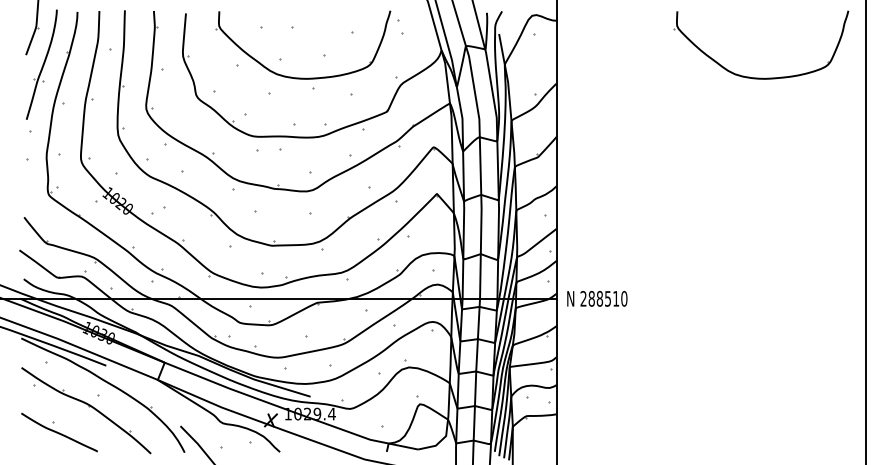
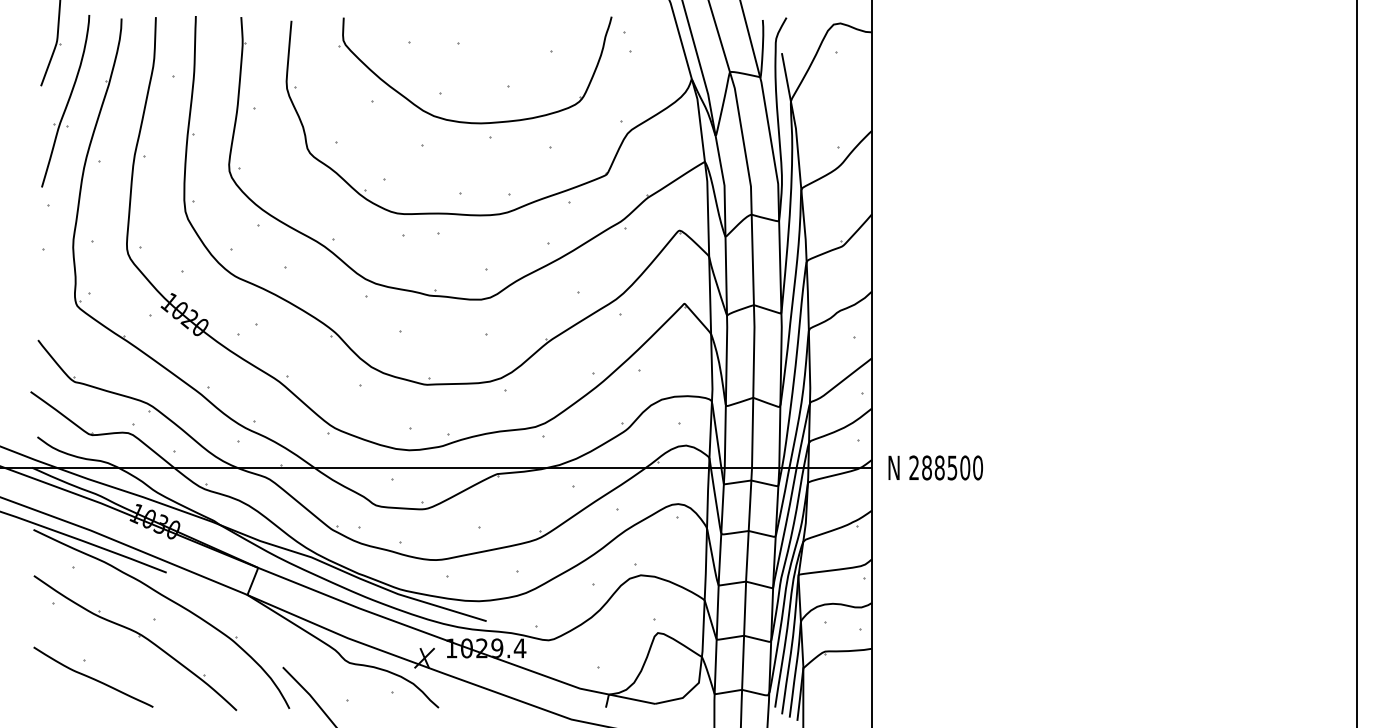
part: (761, 77) -> (1192, 121), removed
text: (616, 298) -> (965, 467), 288510 -> 288500

